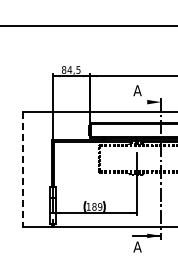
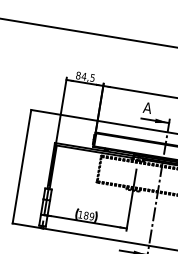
line: (147, 102) -> (155, 121), added
line: (23, 169) -> (22, 167), dashed -> solid

